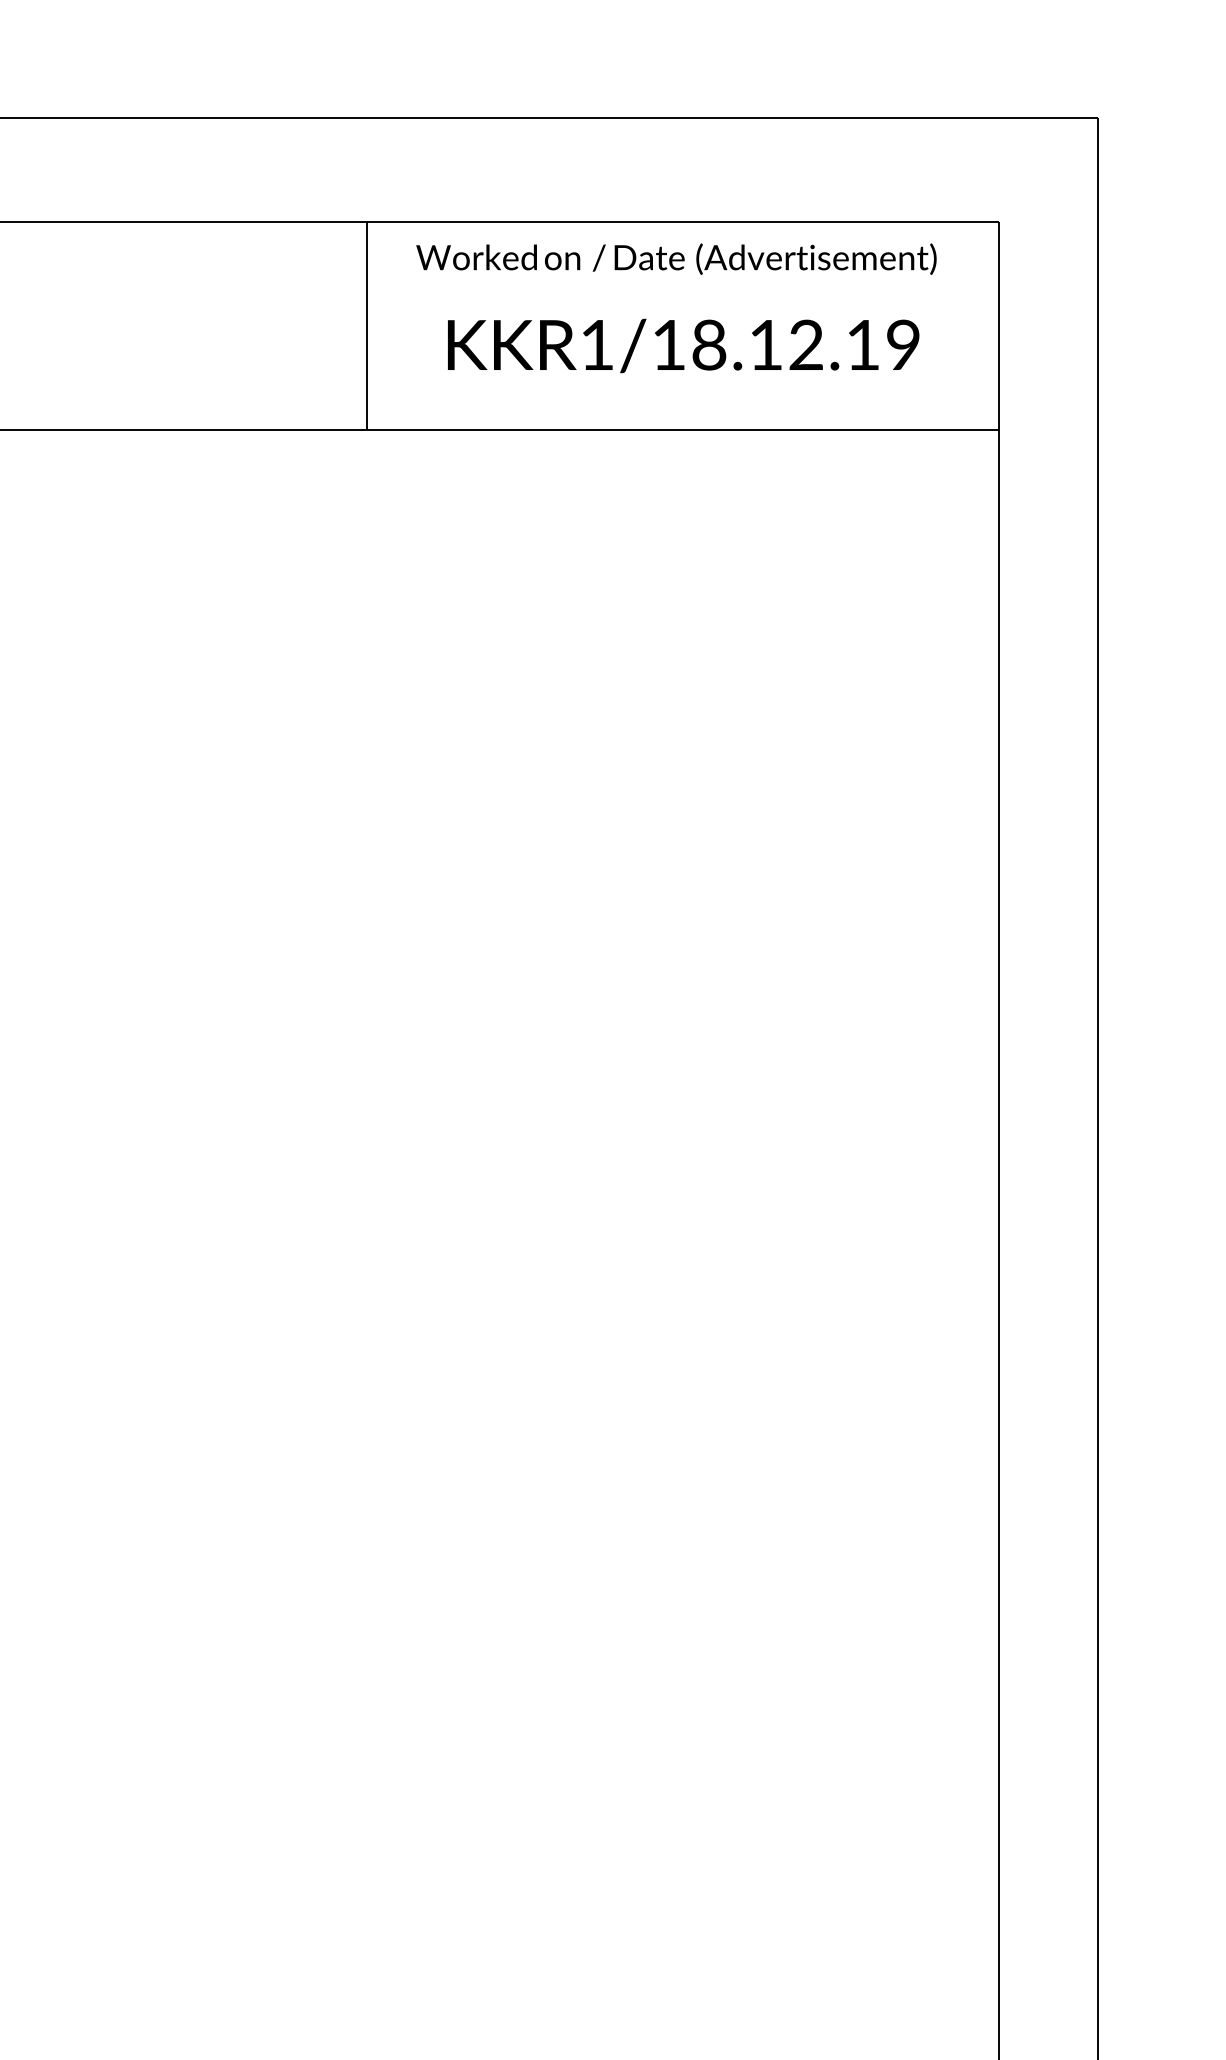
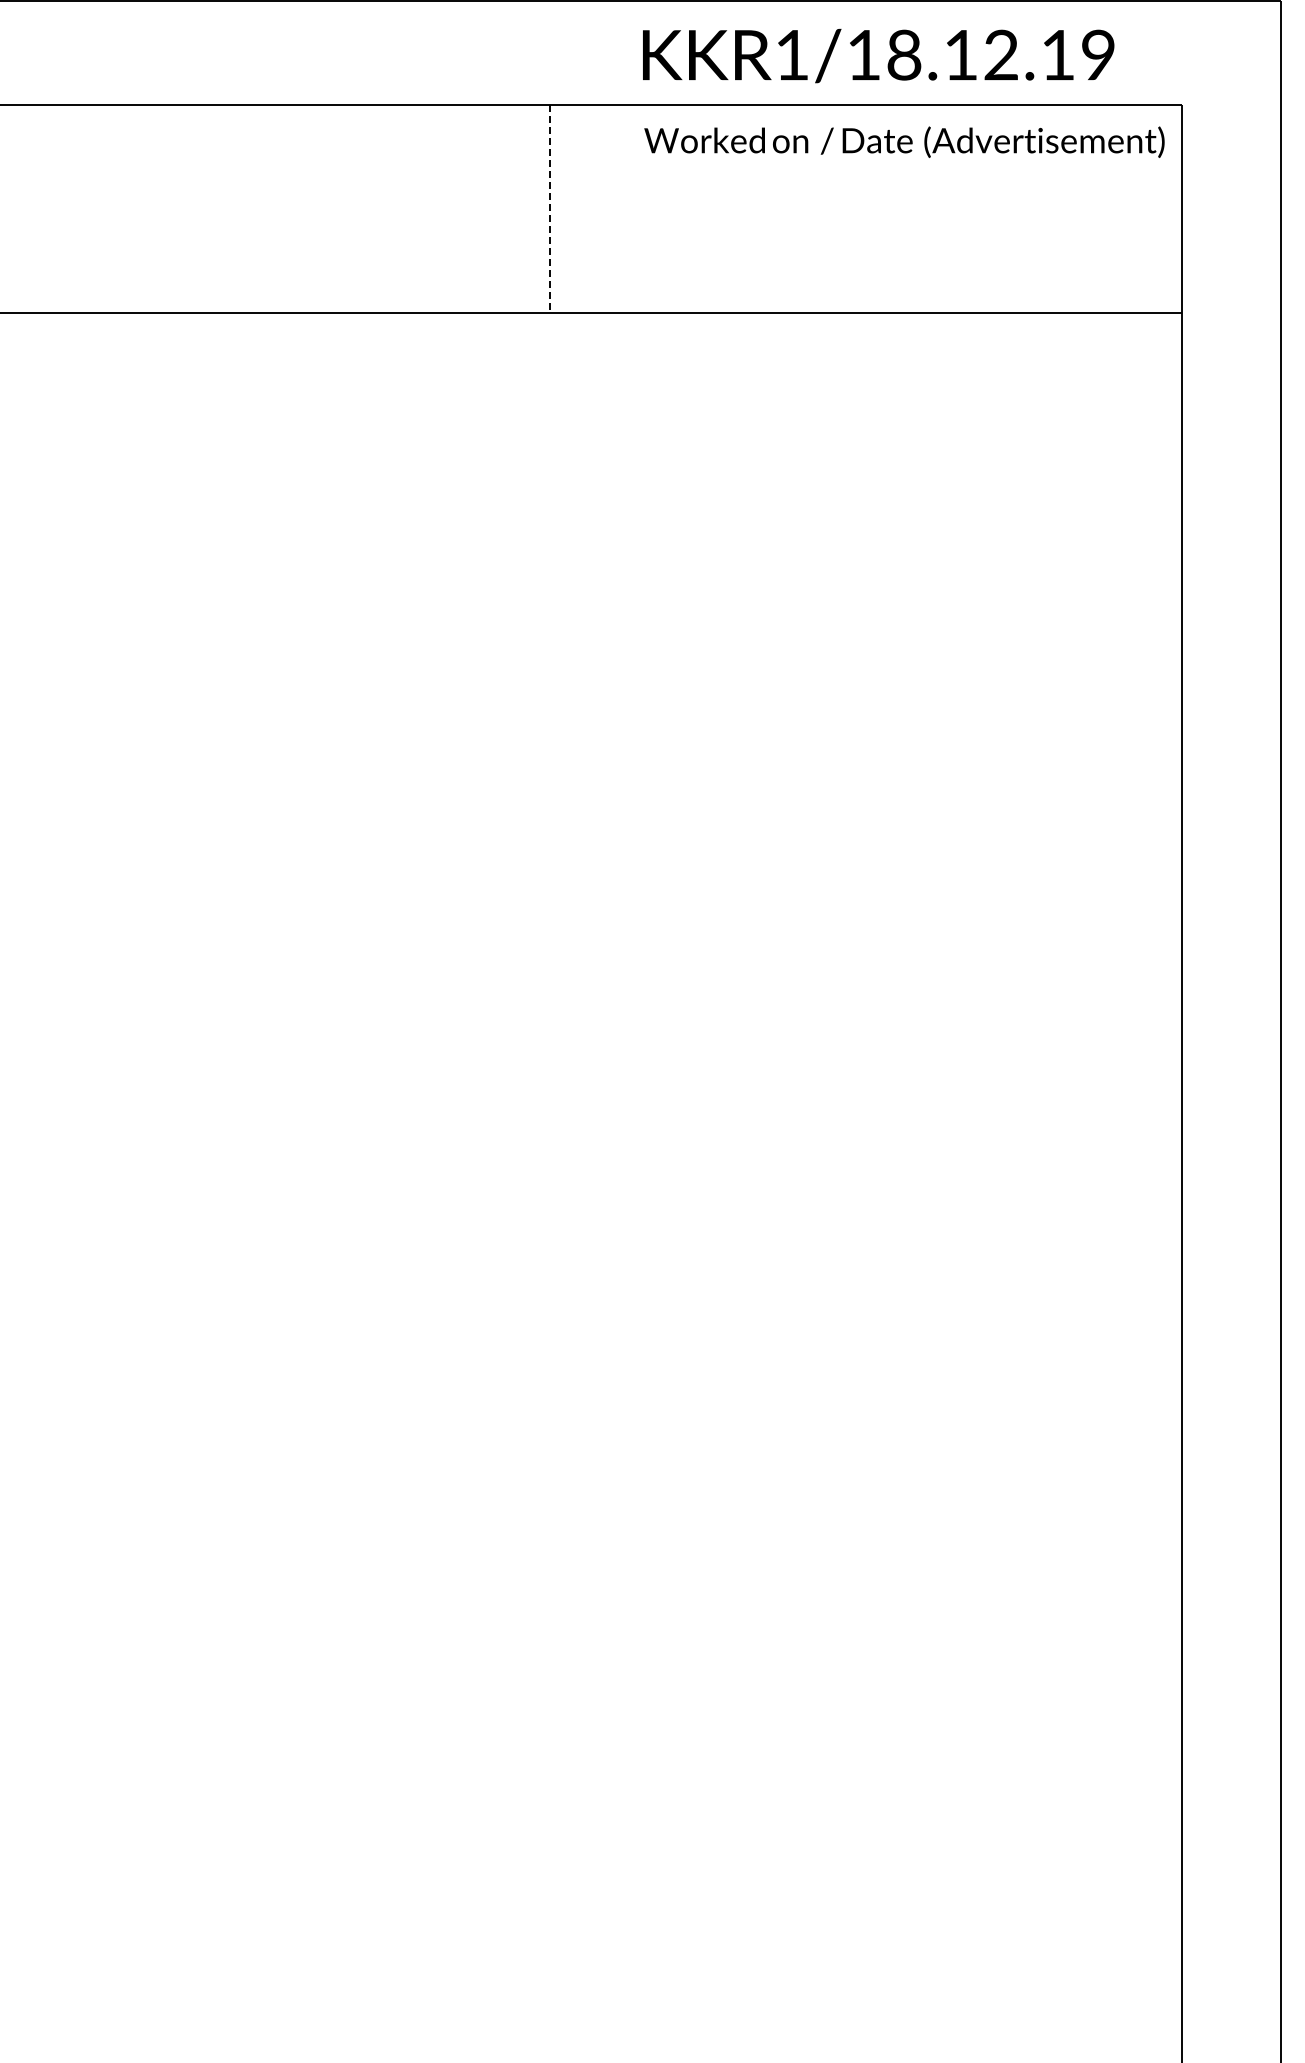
text: (676, 258) -> (904, 141), moved
line: (366, 326) -> (549, 209), solid -> dashed
text: (683, 345) -> (878, 55), moved

